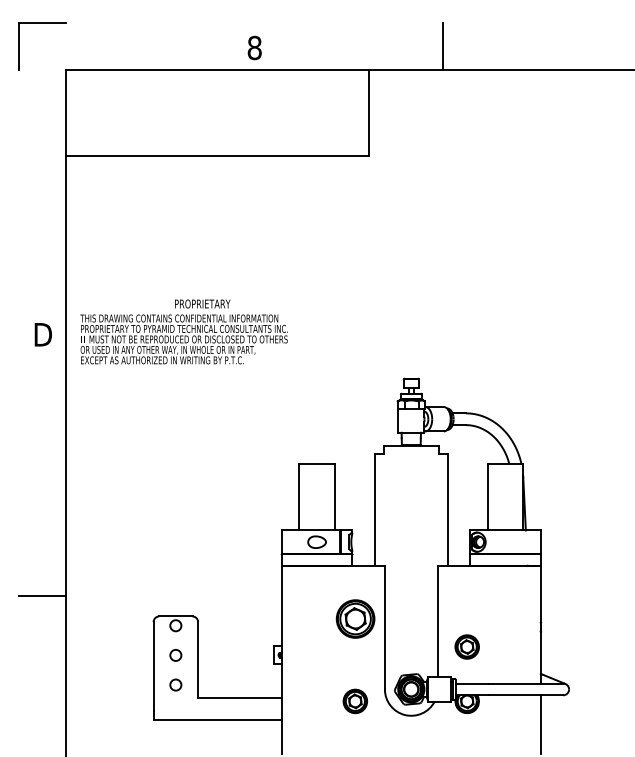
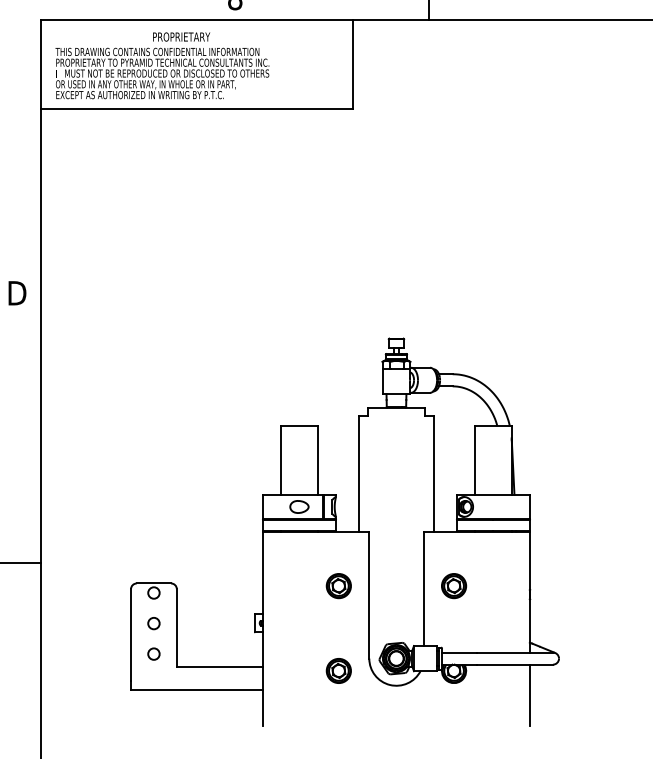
text: (183, 331) -> (161, 65), moved
part: (354, 618) -> (337, 585), size x0.62
part: (466, 646) -> (453, 585), moved

